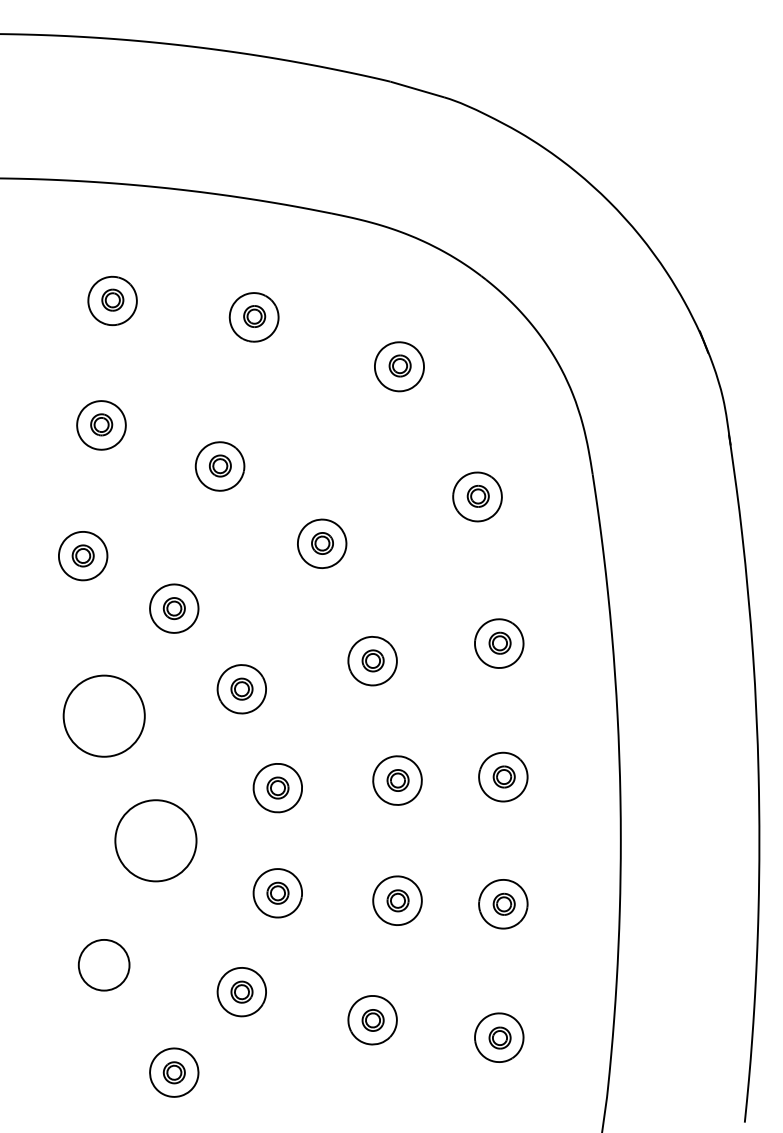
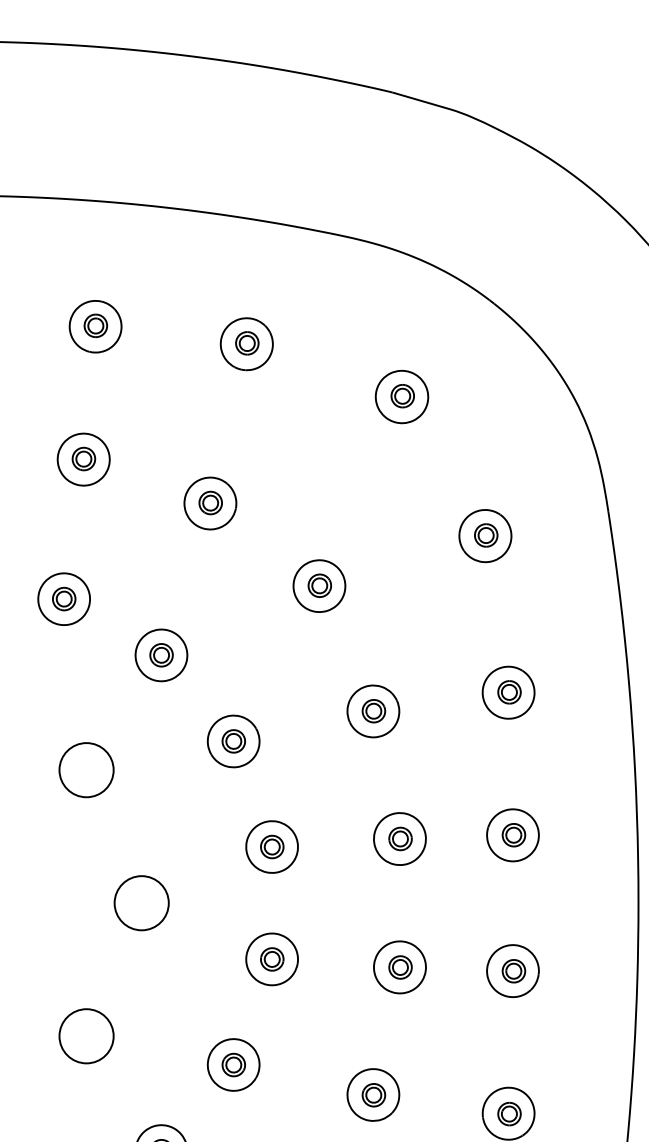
circle: (103, 715) -> (85, 769), size x0.62
circle: (155, 840) -> (141, 903), size x0.62

